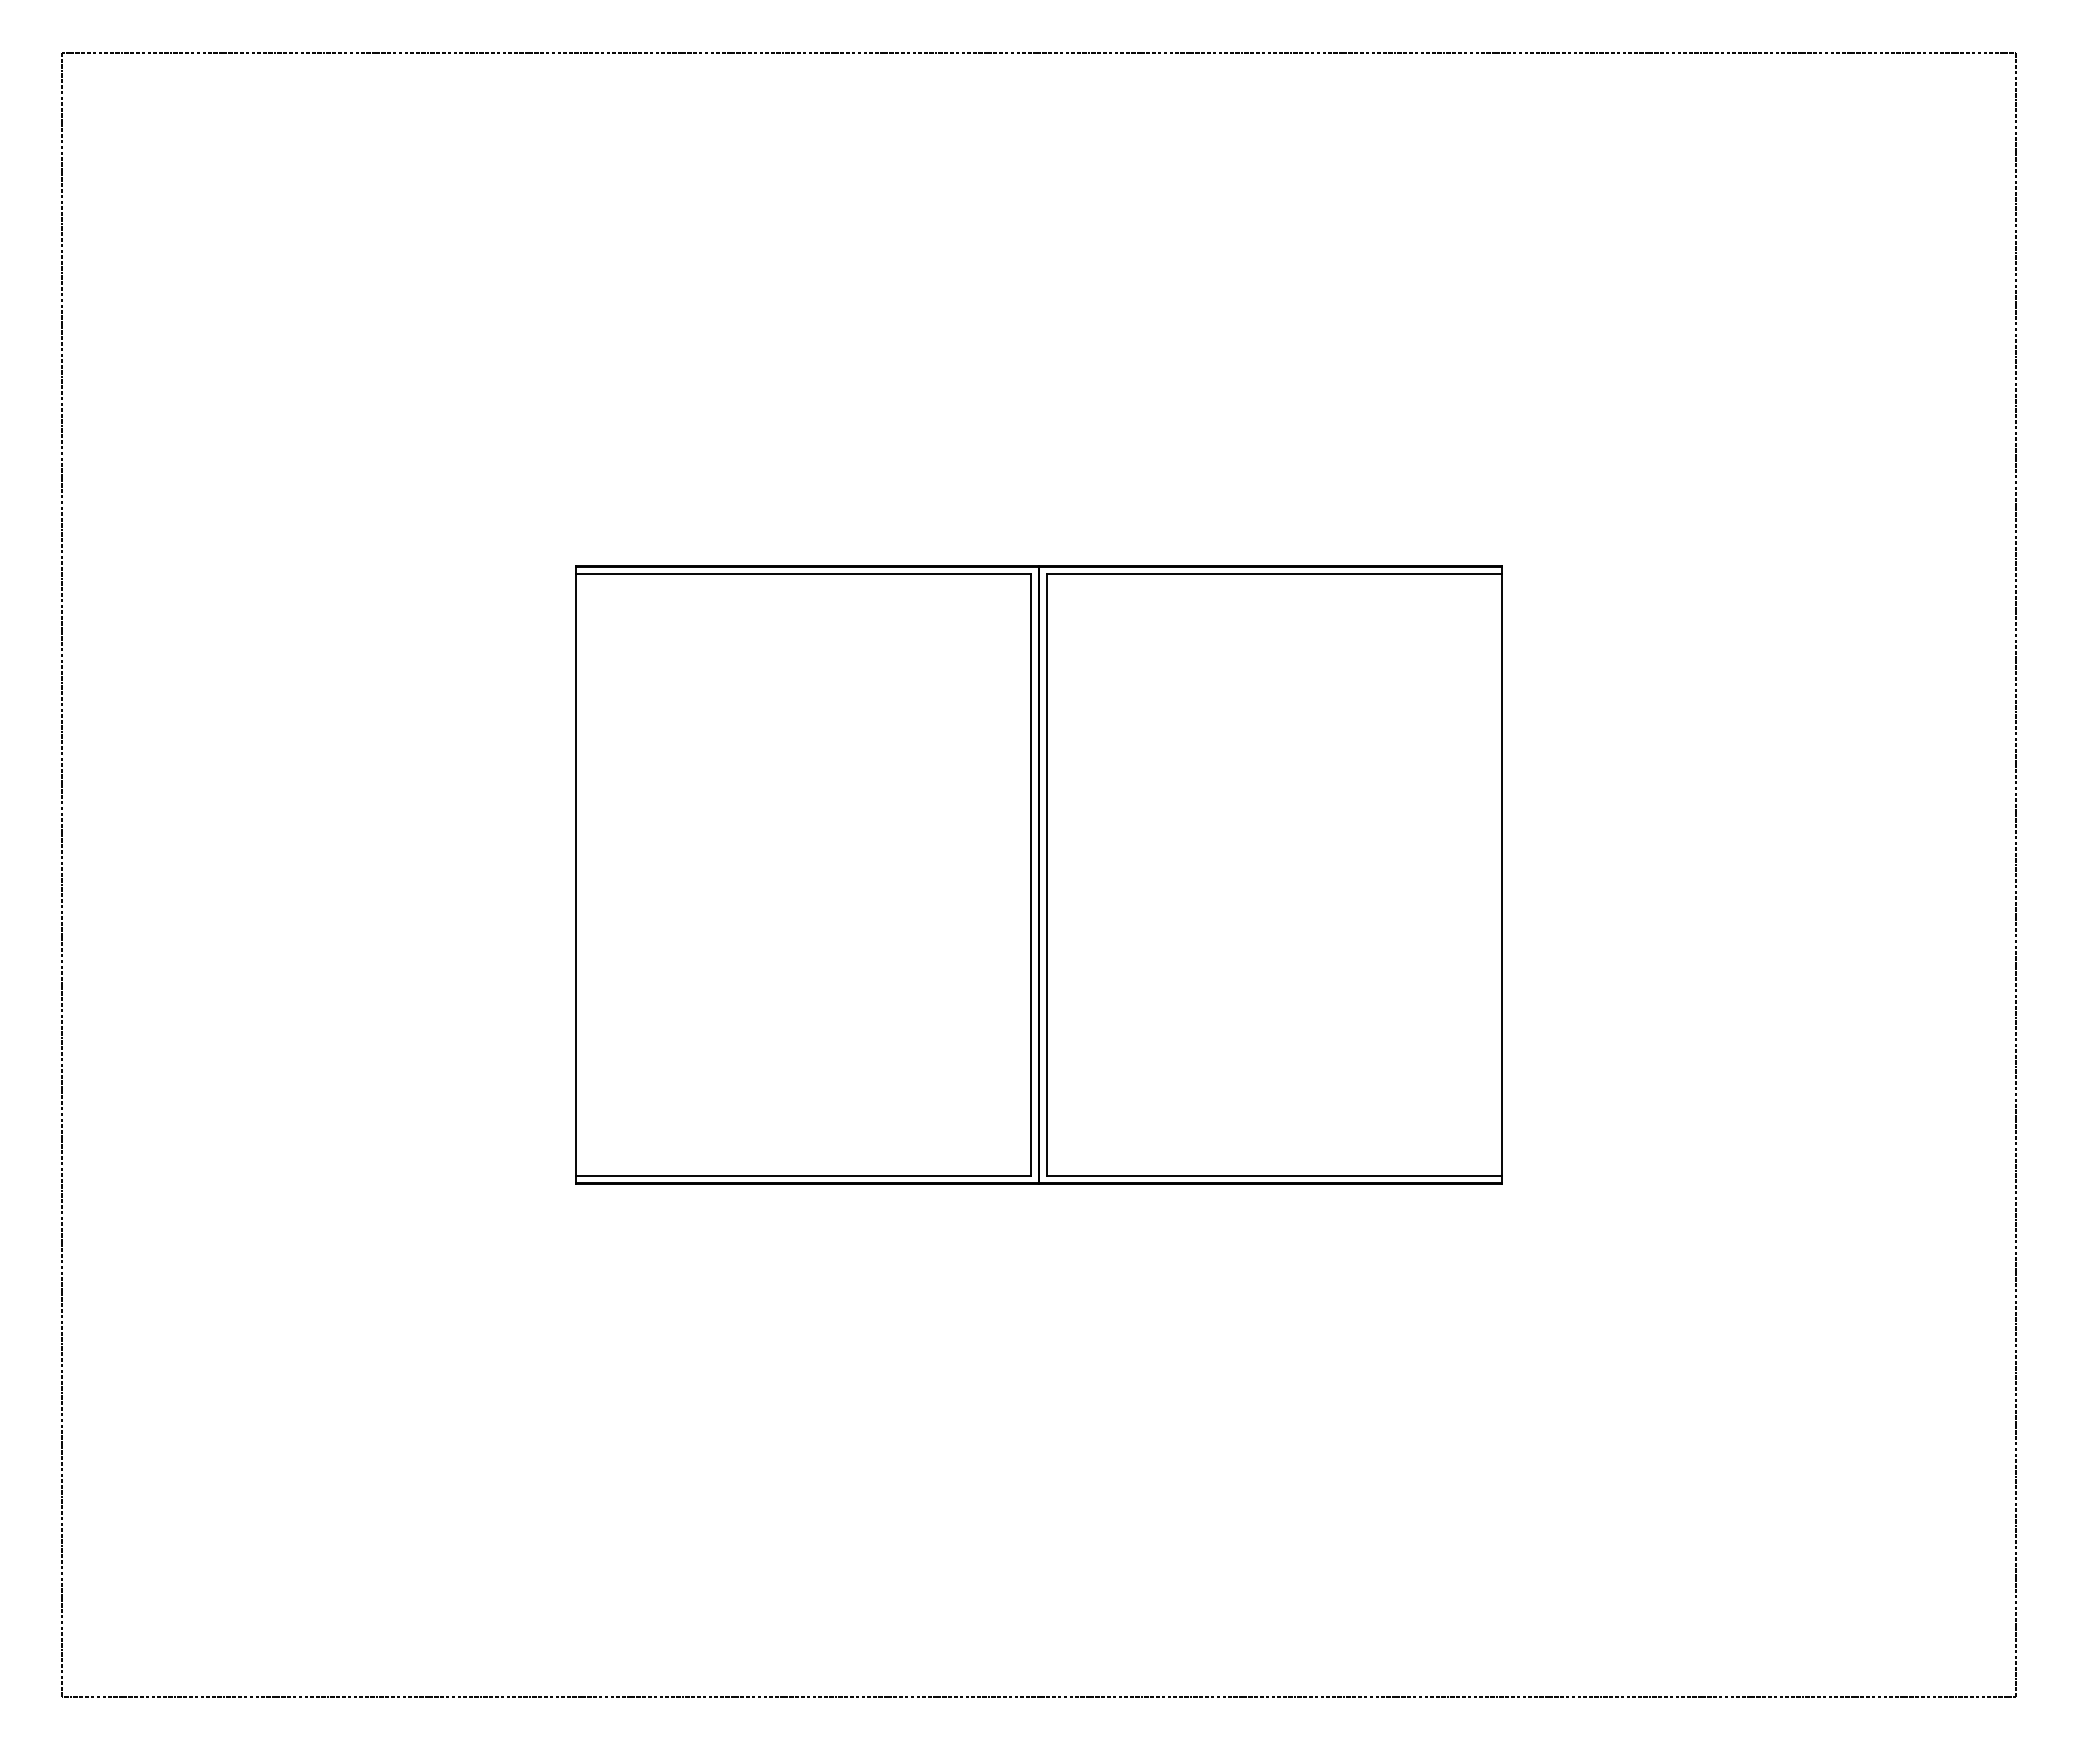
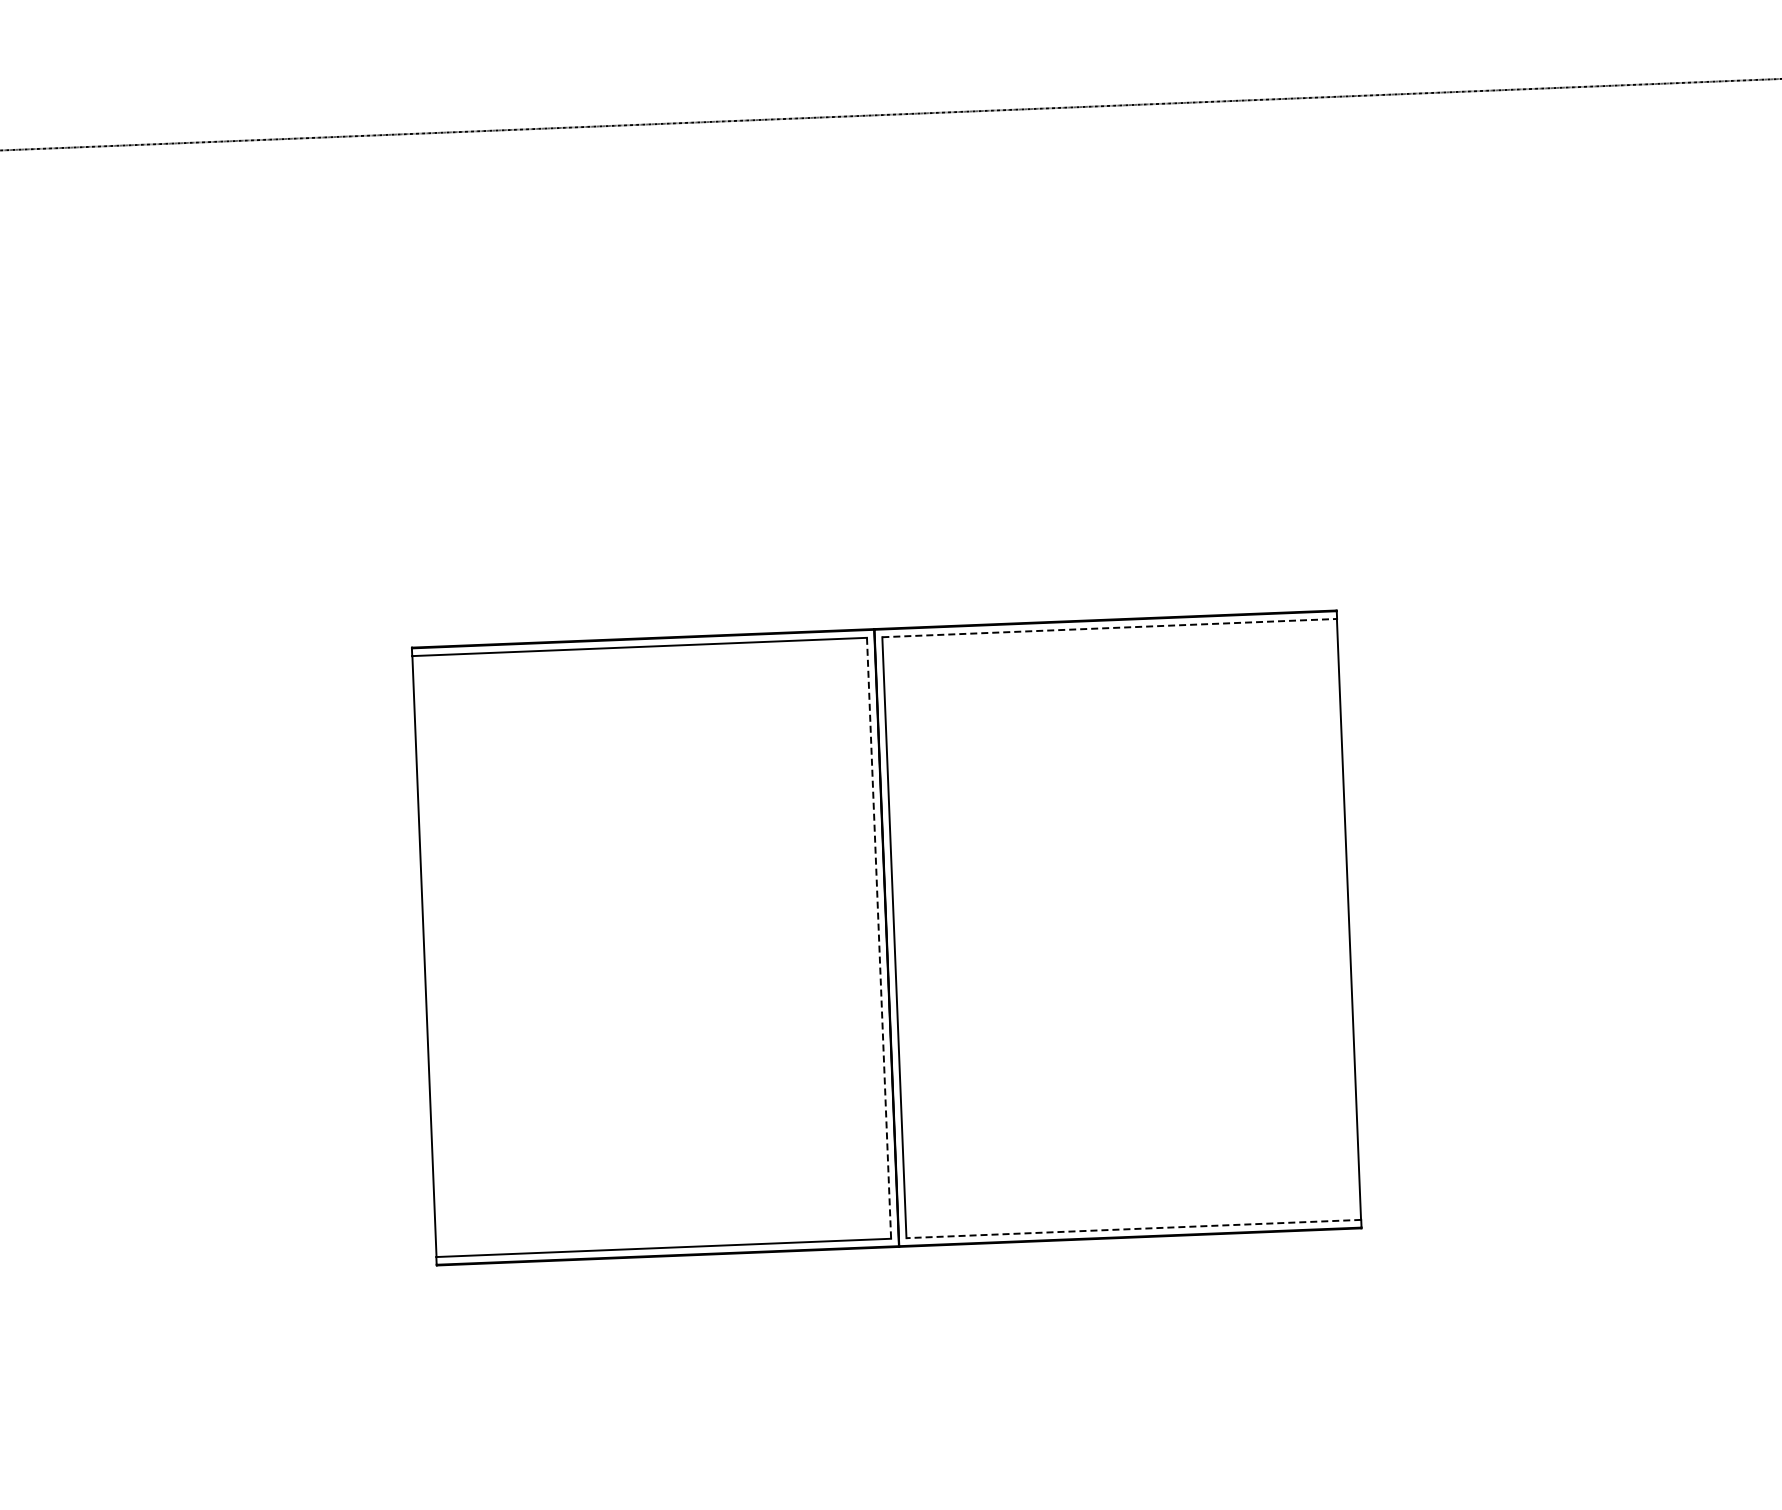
line: (1274, 574) -> (1109, 628), solid -> dashed
line: (1031, 875) -> (879, 938), solid -> dashed
line: (1274, 1175) -> (1134, 1228), solid -> dashed

